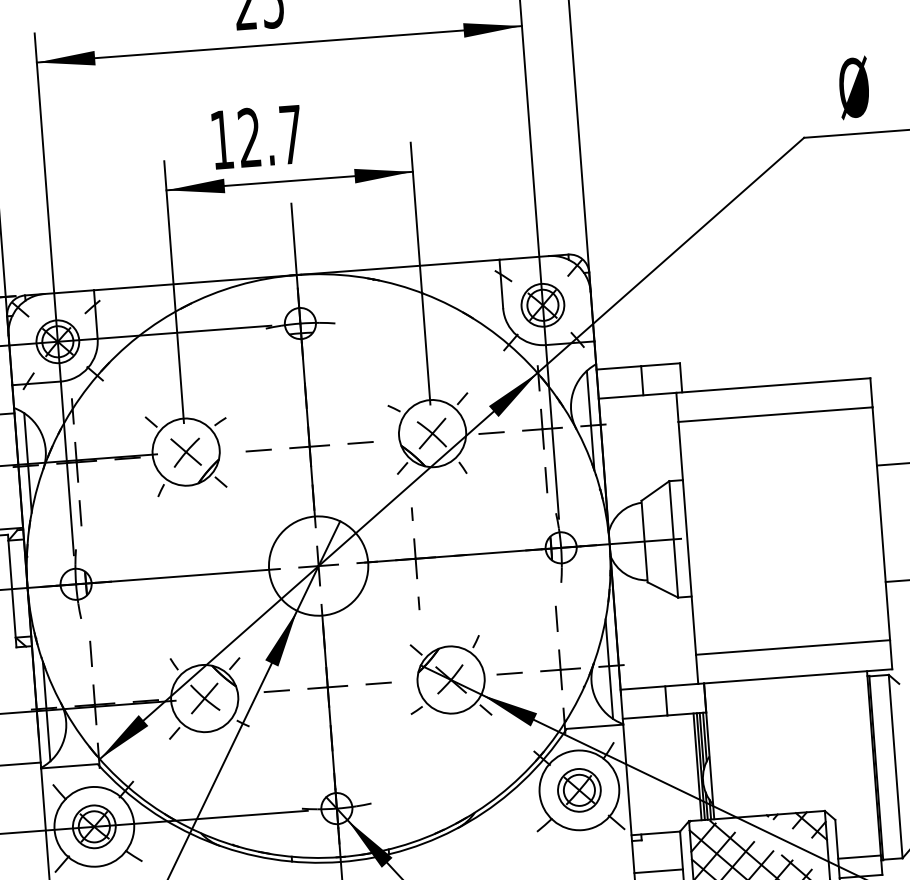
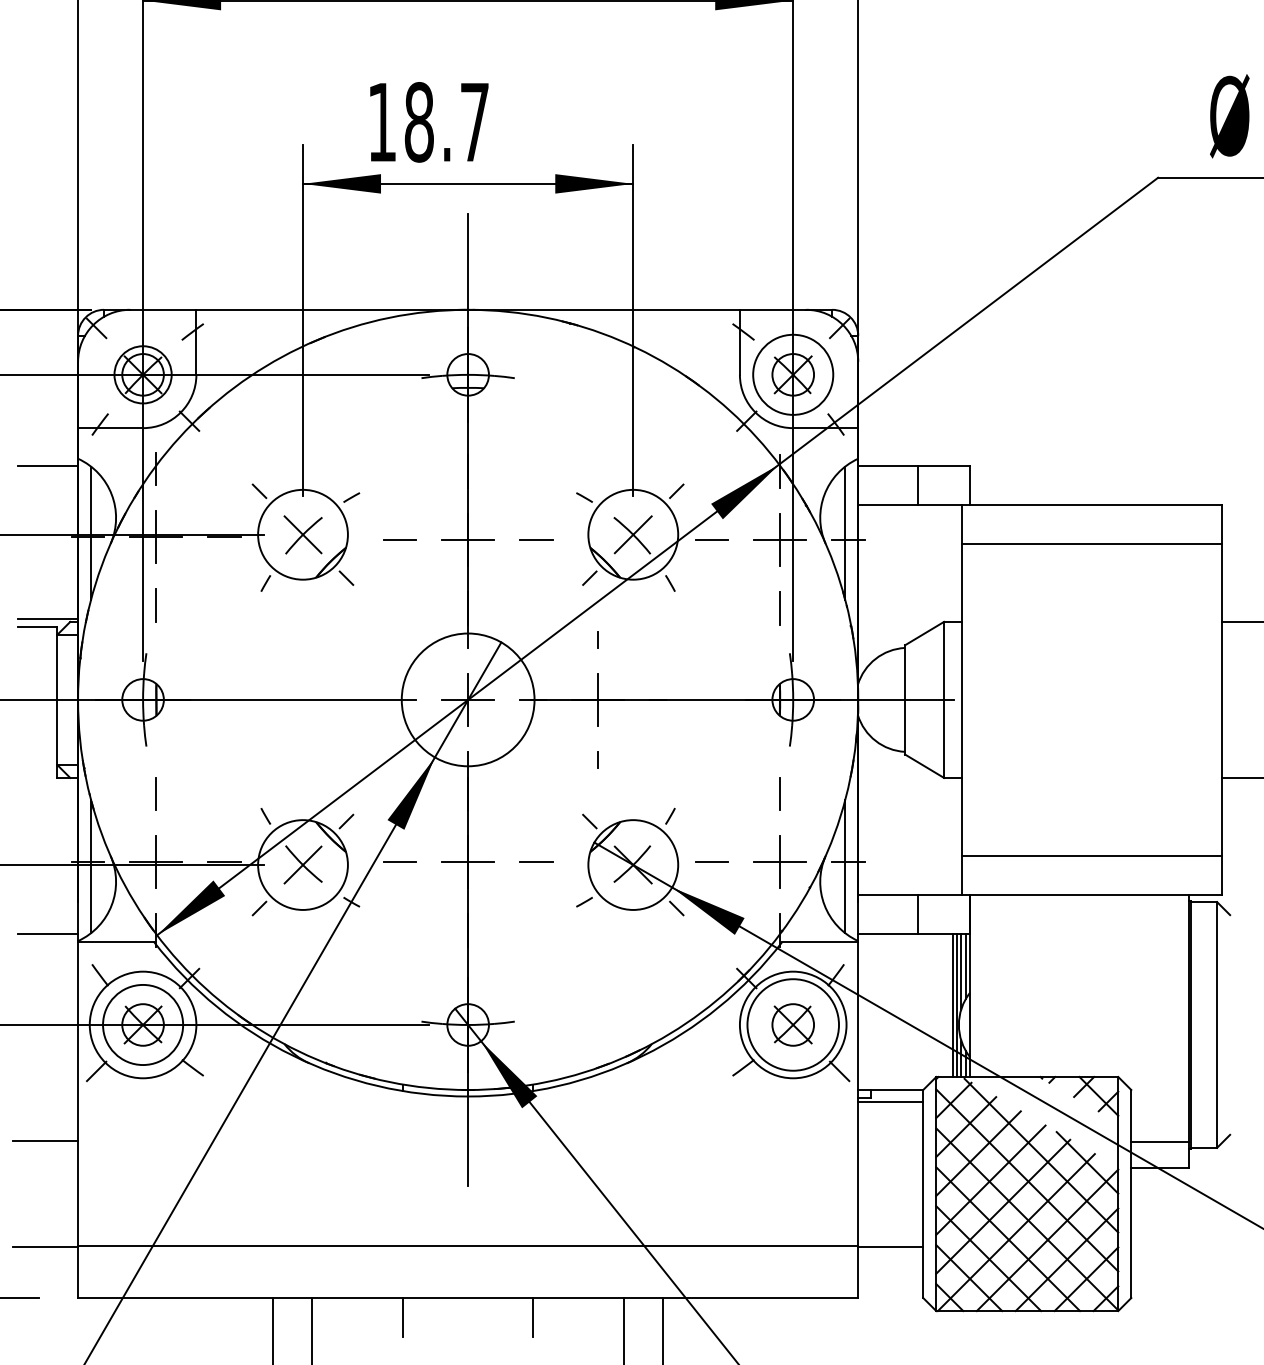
text: (249, 138) -> (418, 122), 12.7 -> 18.7
circle: (542, 305) -> (792, 374), size x1.4
circle: (578, 790) -> (792, 1024), size x1.6
circle: (93, 826) -> (142, 1024), size x1.4
line: (658, 871) -> (890, 1101), moved

